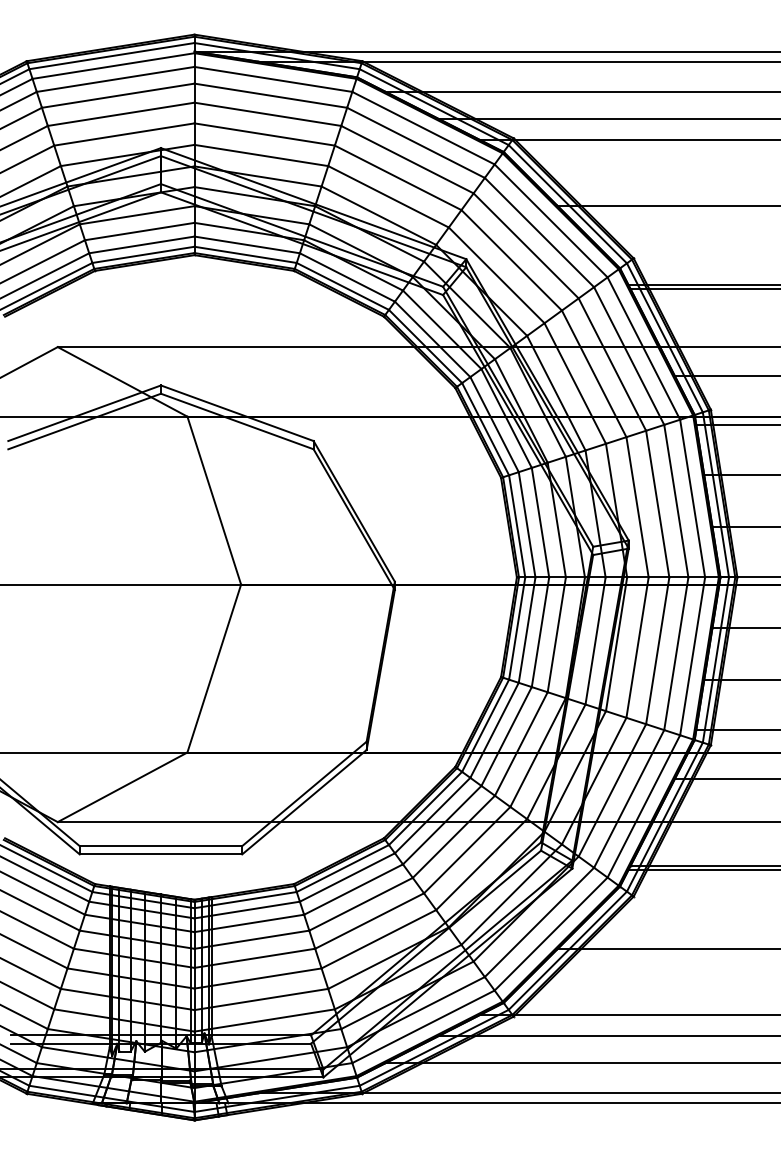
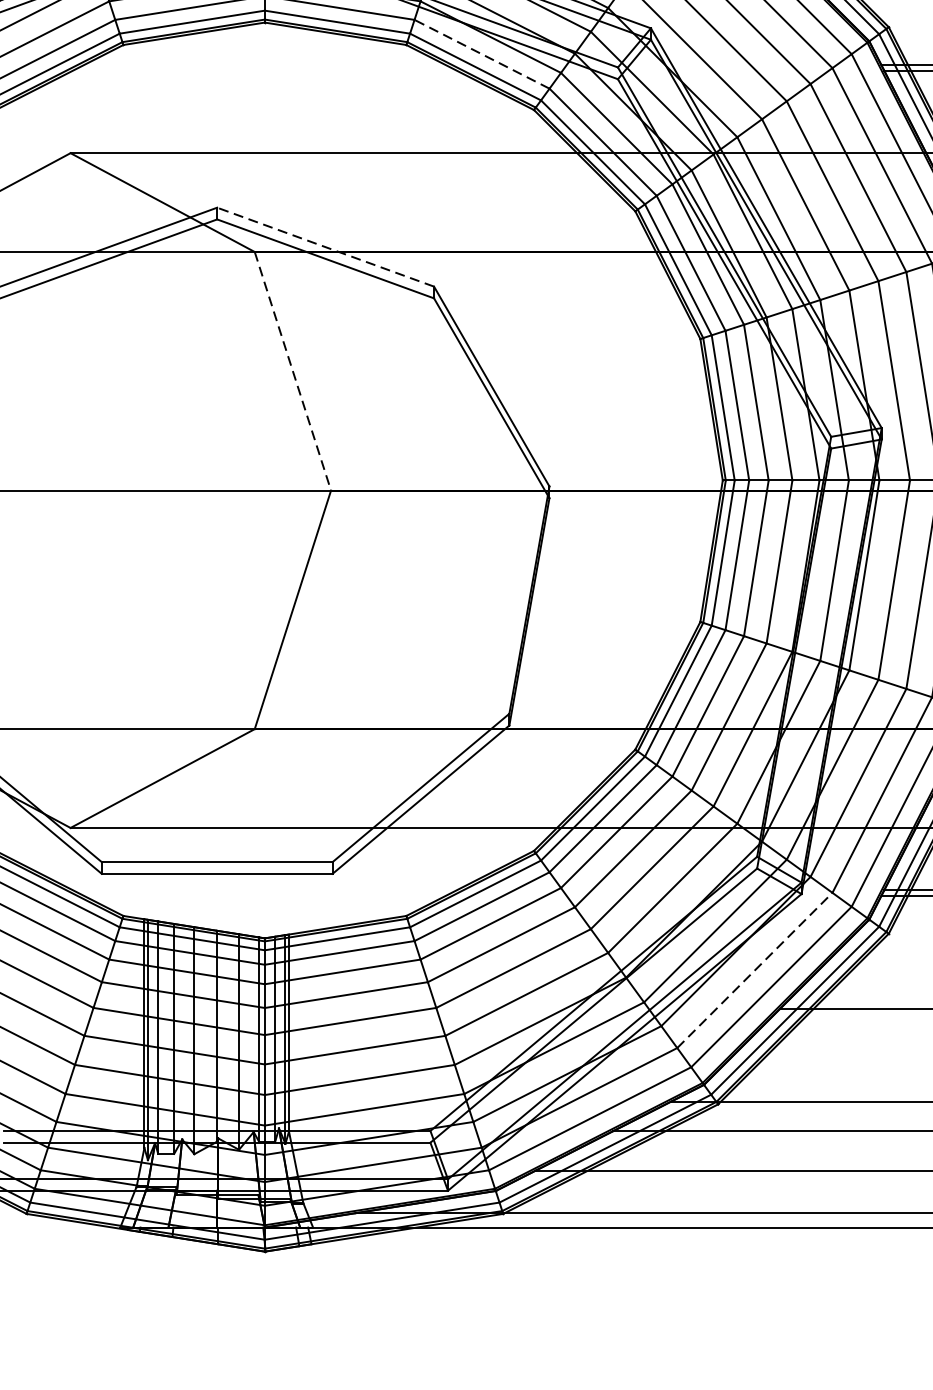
line: (346, 277) -> (480, 54), solid -> dashed
line: (236, 413) -> (324, 247), solid -> dashed
line: (214, 501) -> (293, 372), solid -> dashed
line: (539, 922) -> (754, 970), solid -> dashed

